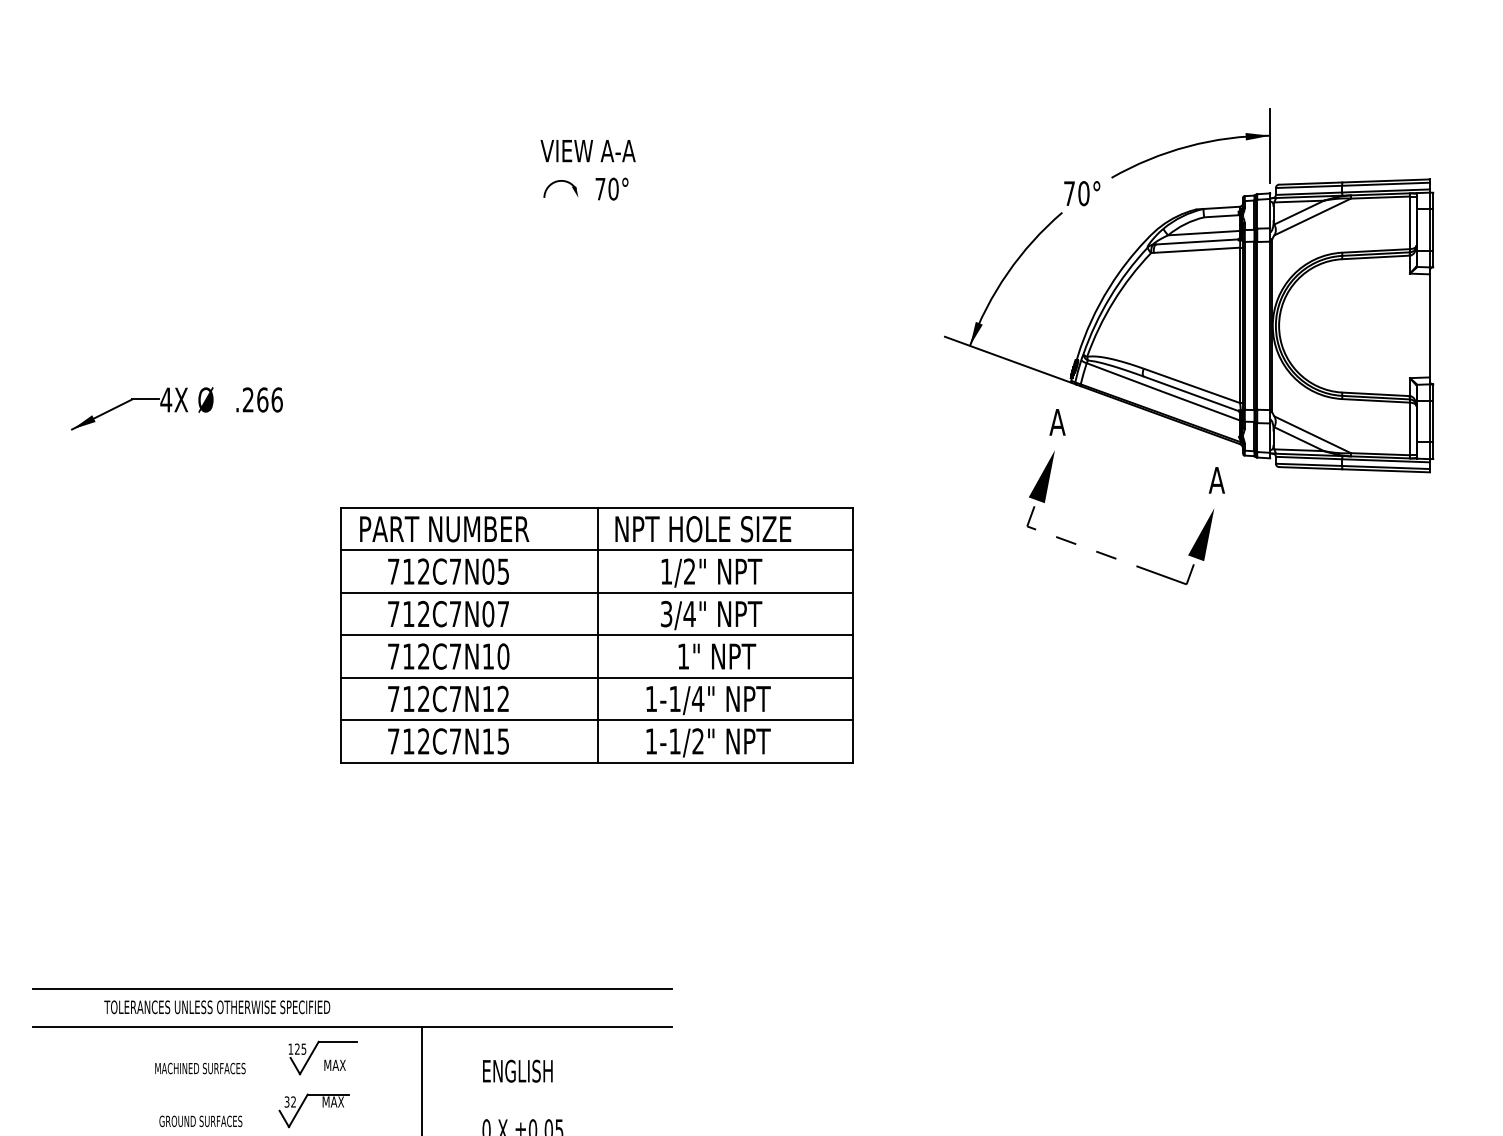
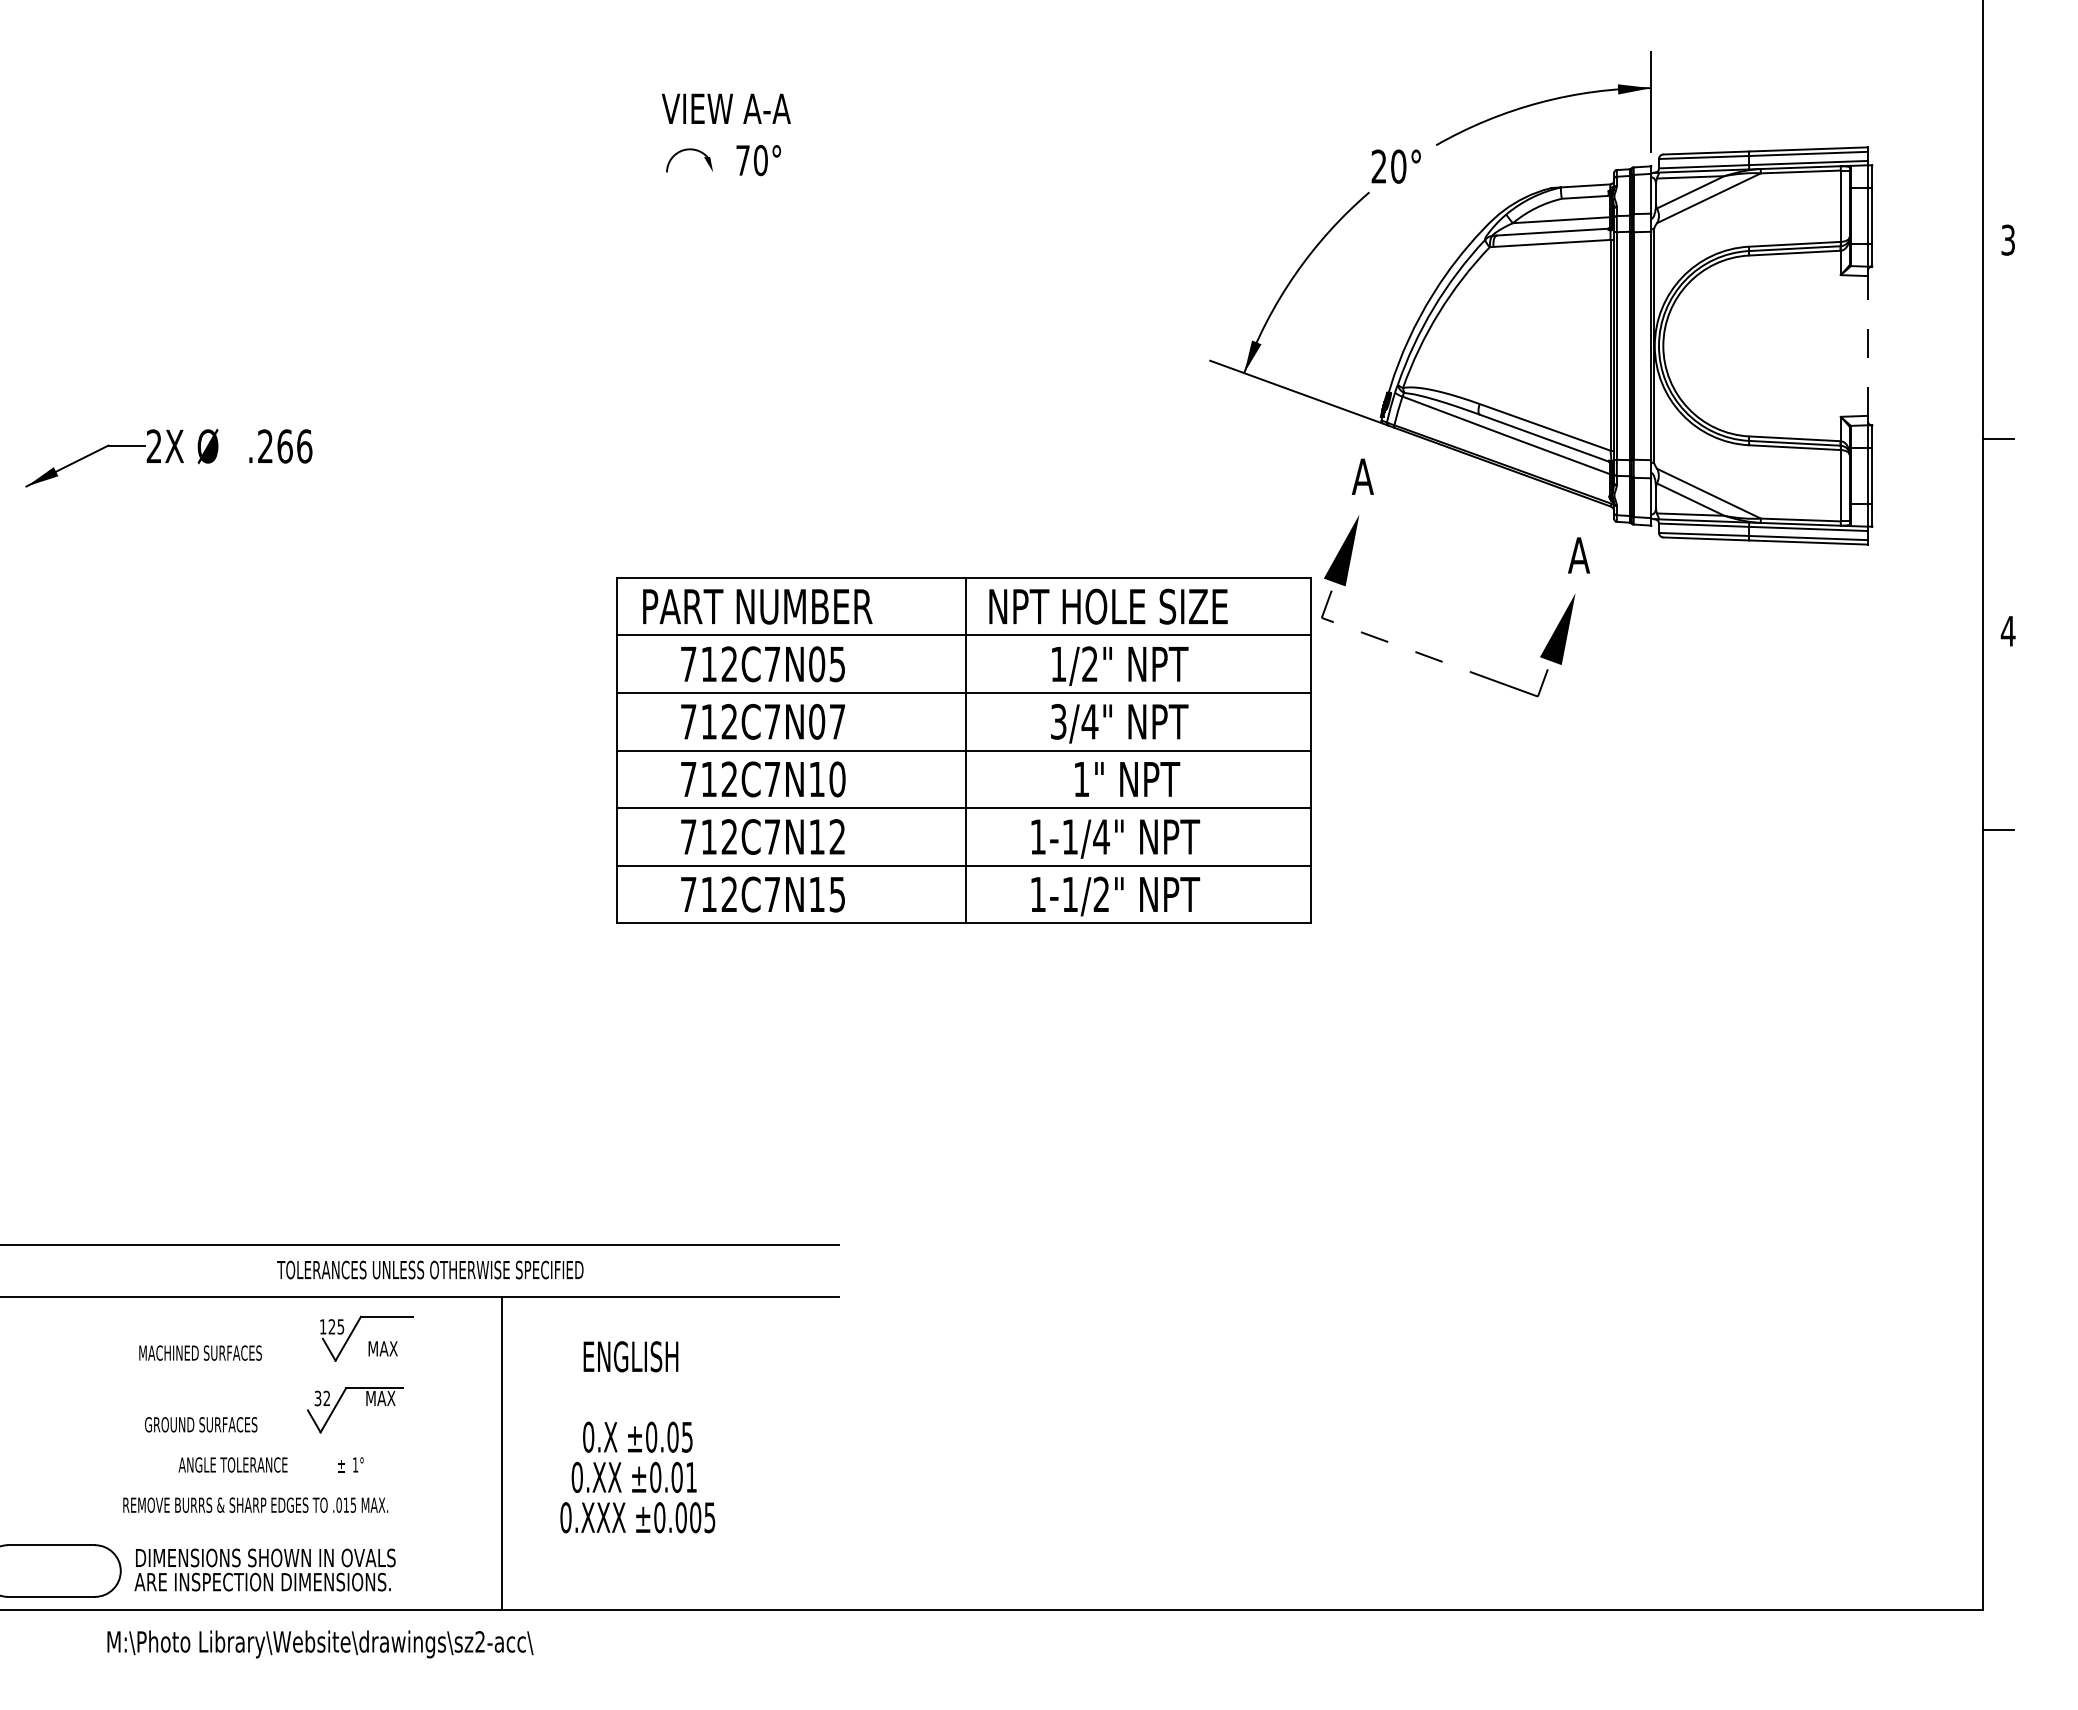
text: (1069, 193) -> (1378, 166), 70° -> 20°
line: (1429, 325) -> (1867, 345), solid -> dashed
text: (166, 399) -> (154, 445), 4X -> 2X
part: (596, 635) -> (963, 750), moved
text: (217, 1006) -> (430, 1269), moved

